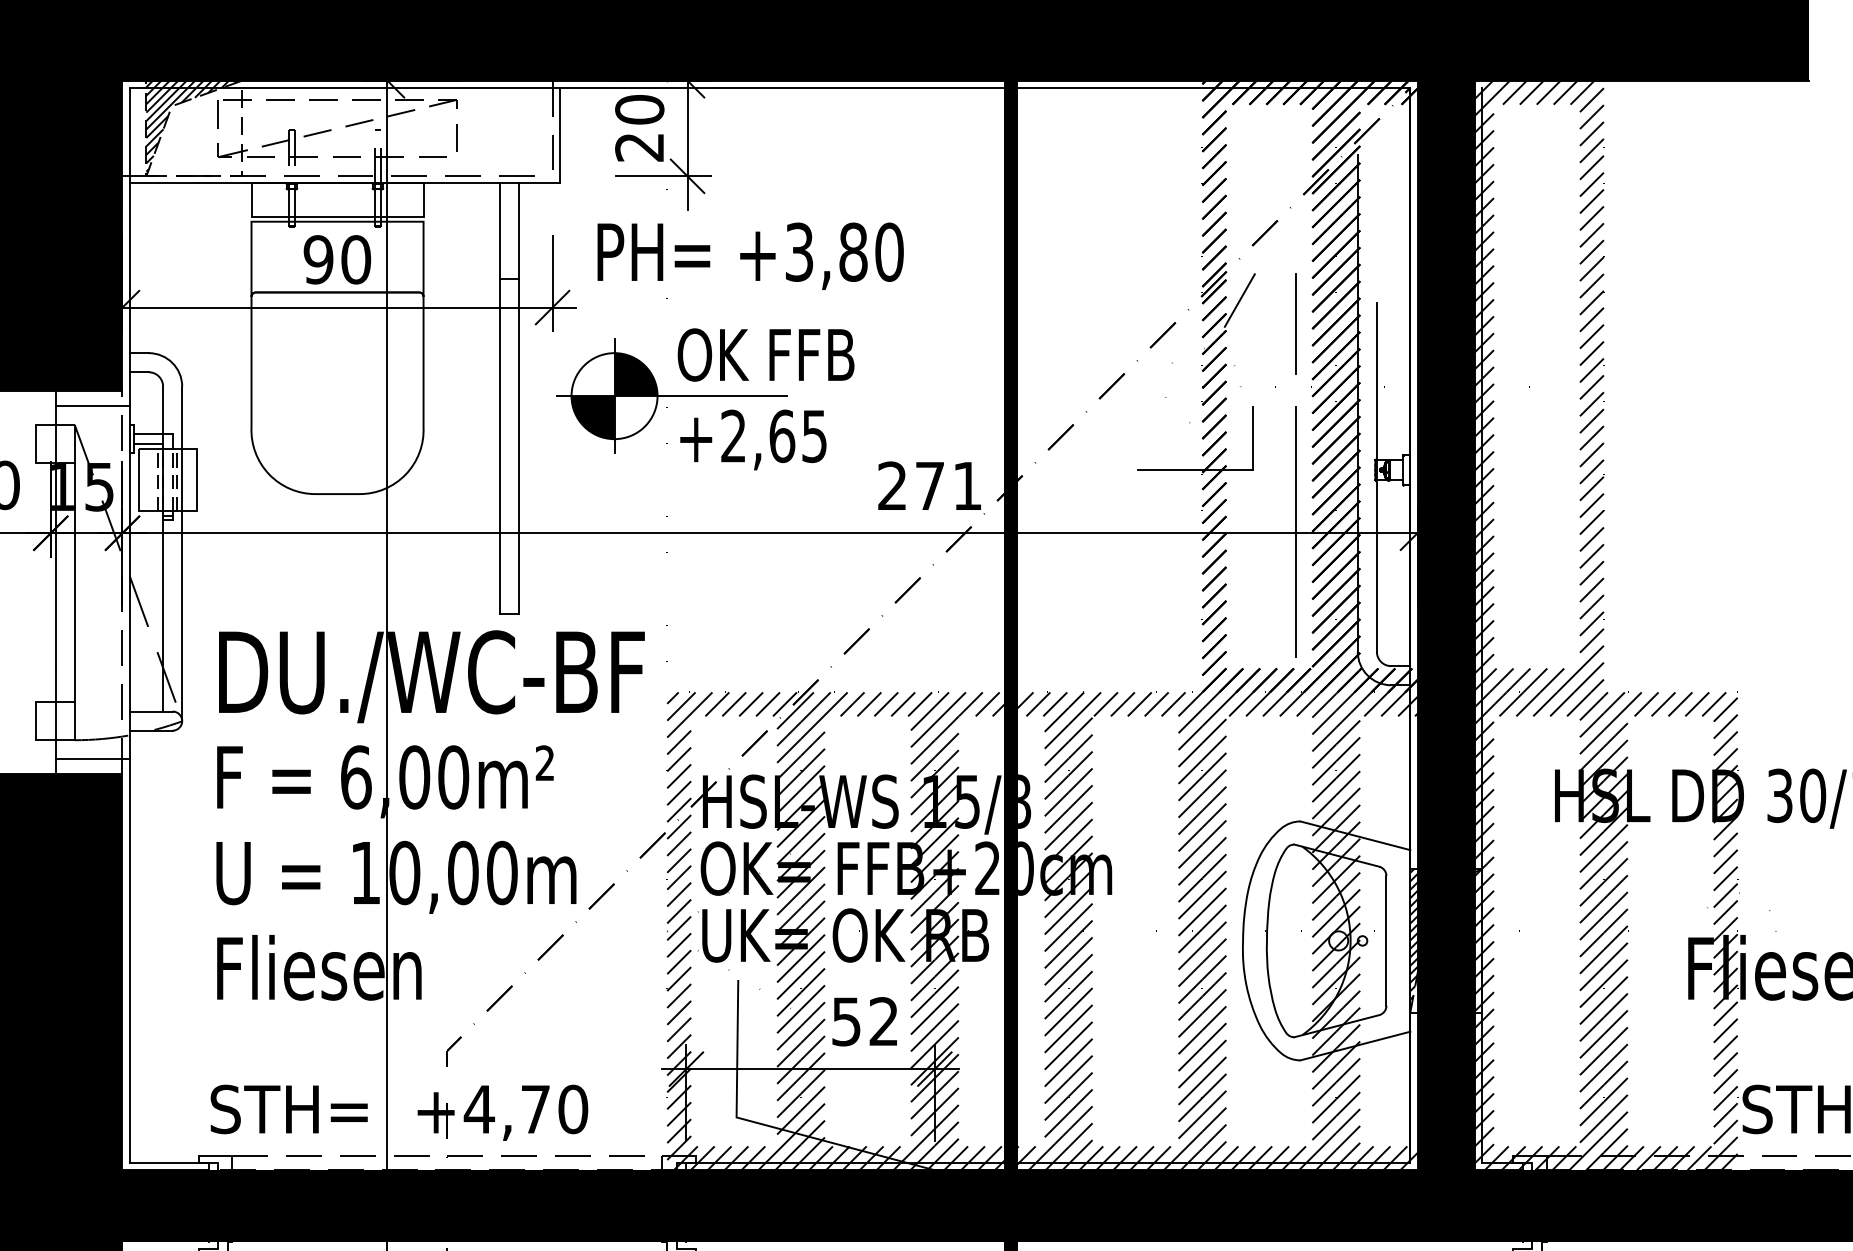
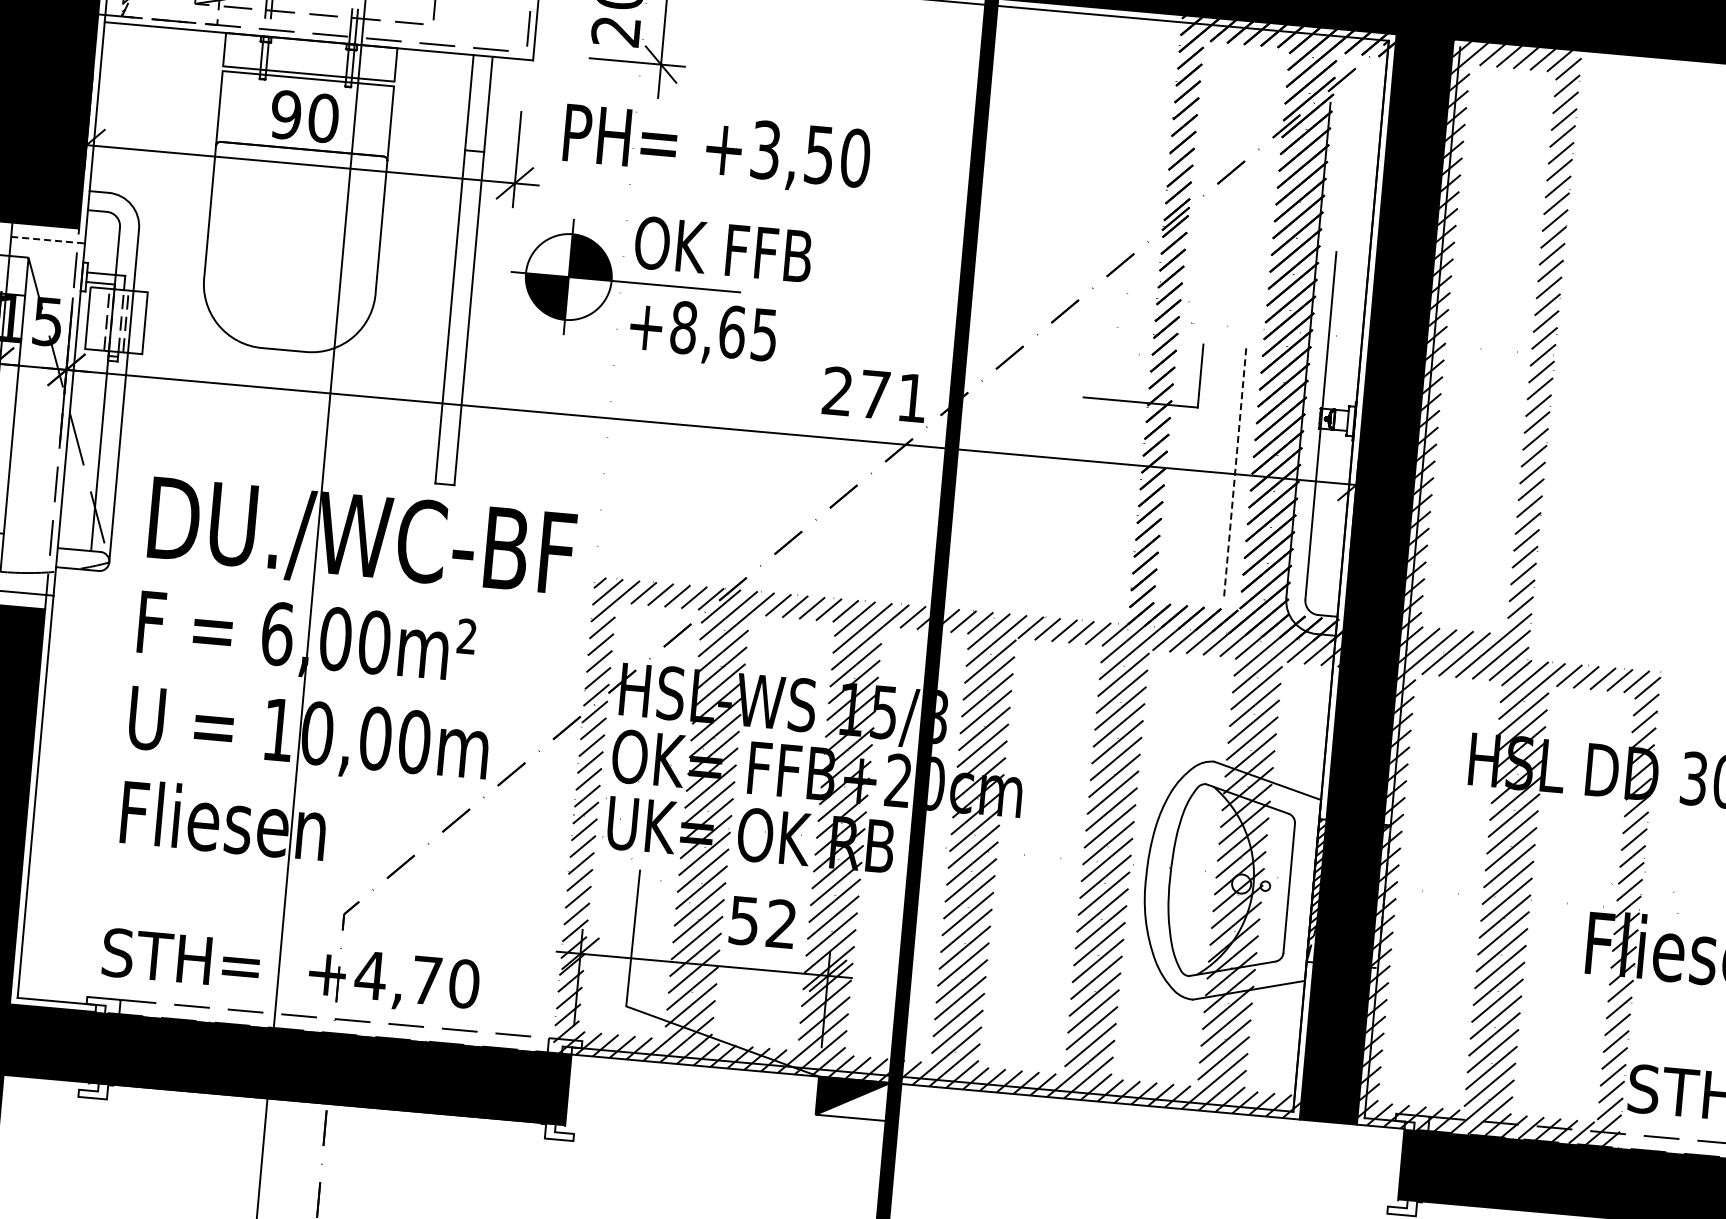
text: (853, 251) -> (819, 154), +3,80 -> +3,50
line: (1239, 300) -> (1199, 237), removed
line: (1295, 323) -> (1253, 265), removed
line: (93, 405) -> (48, 240), solid -> dashed
text: (733, 436) -> (683, 327), +2,65 -> +8,65
line: (1295, 531) -> (1235, 472), solid -> dashed
fill: (1104, 1205) -> (984, 1126), removed

